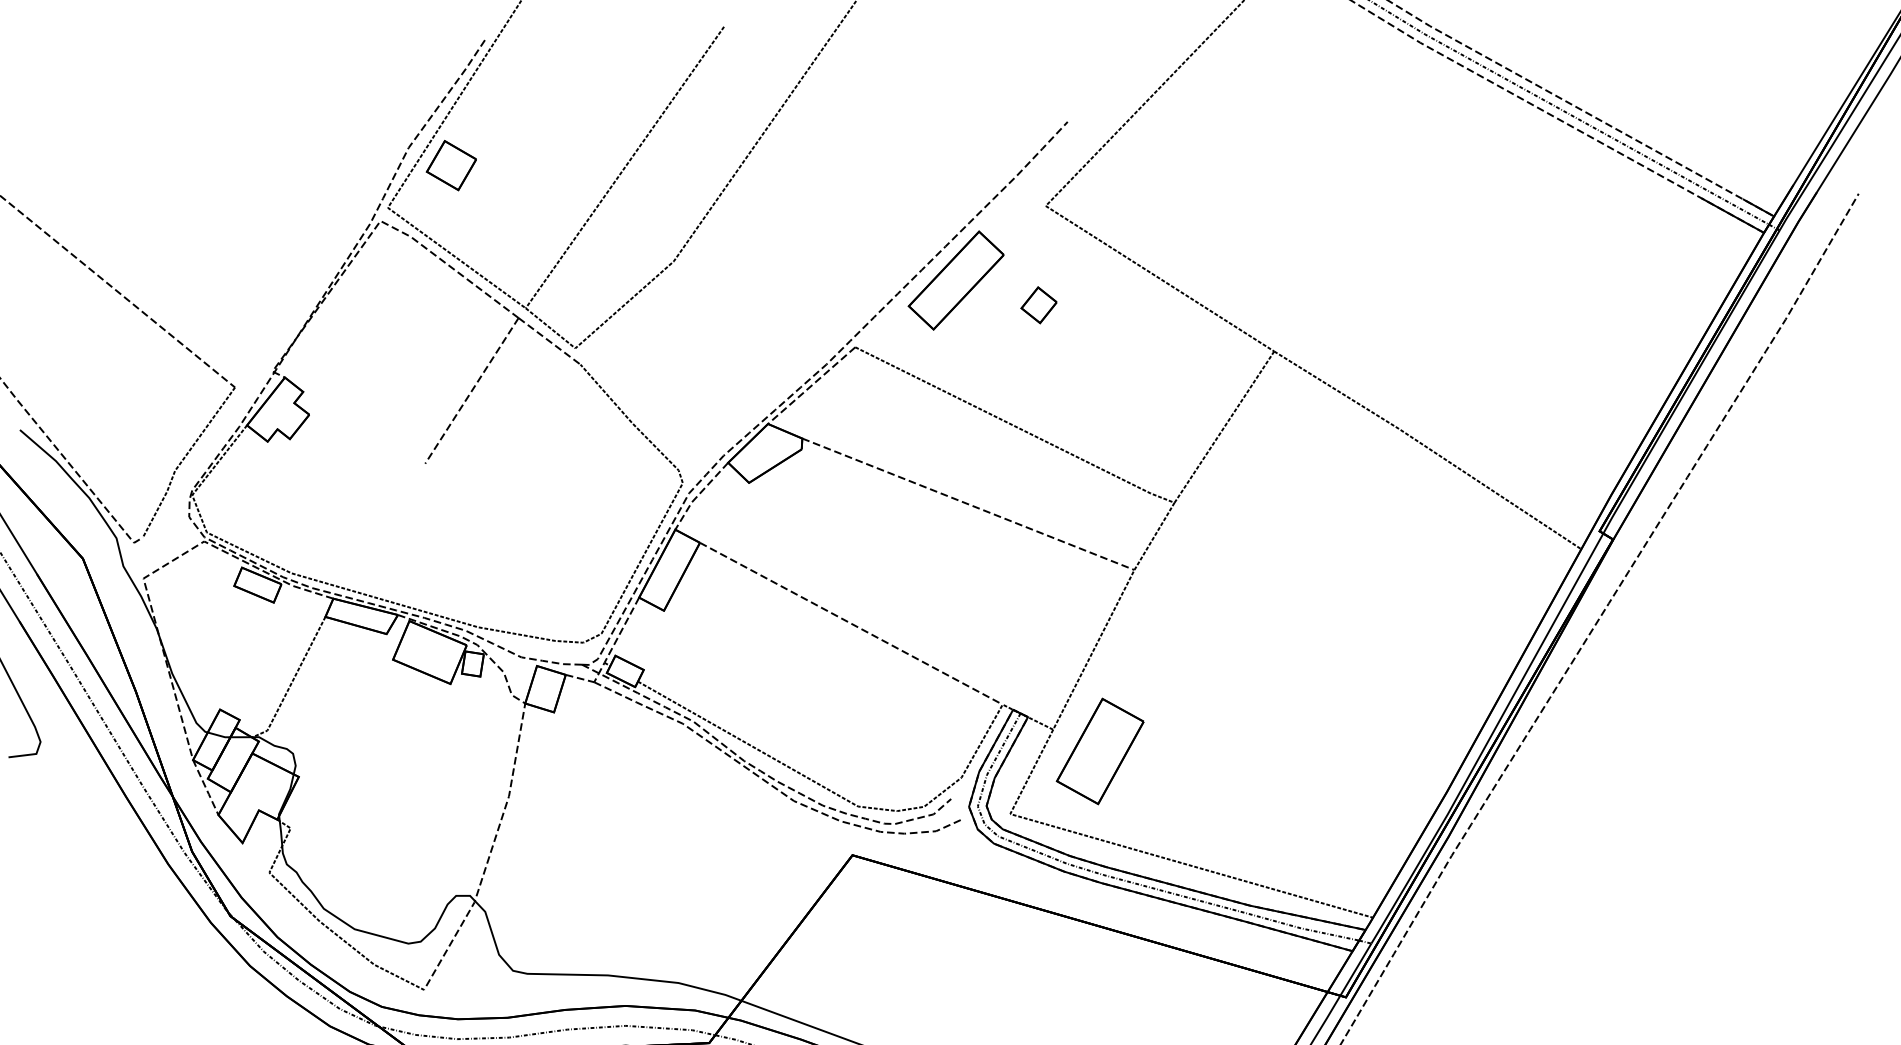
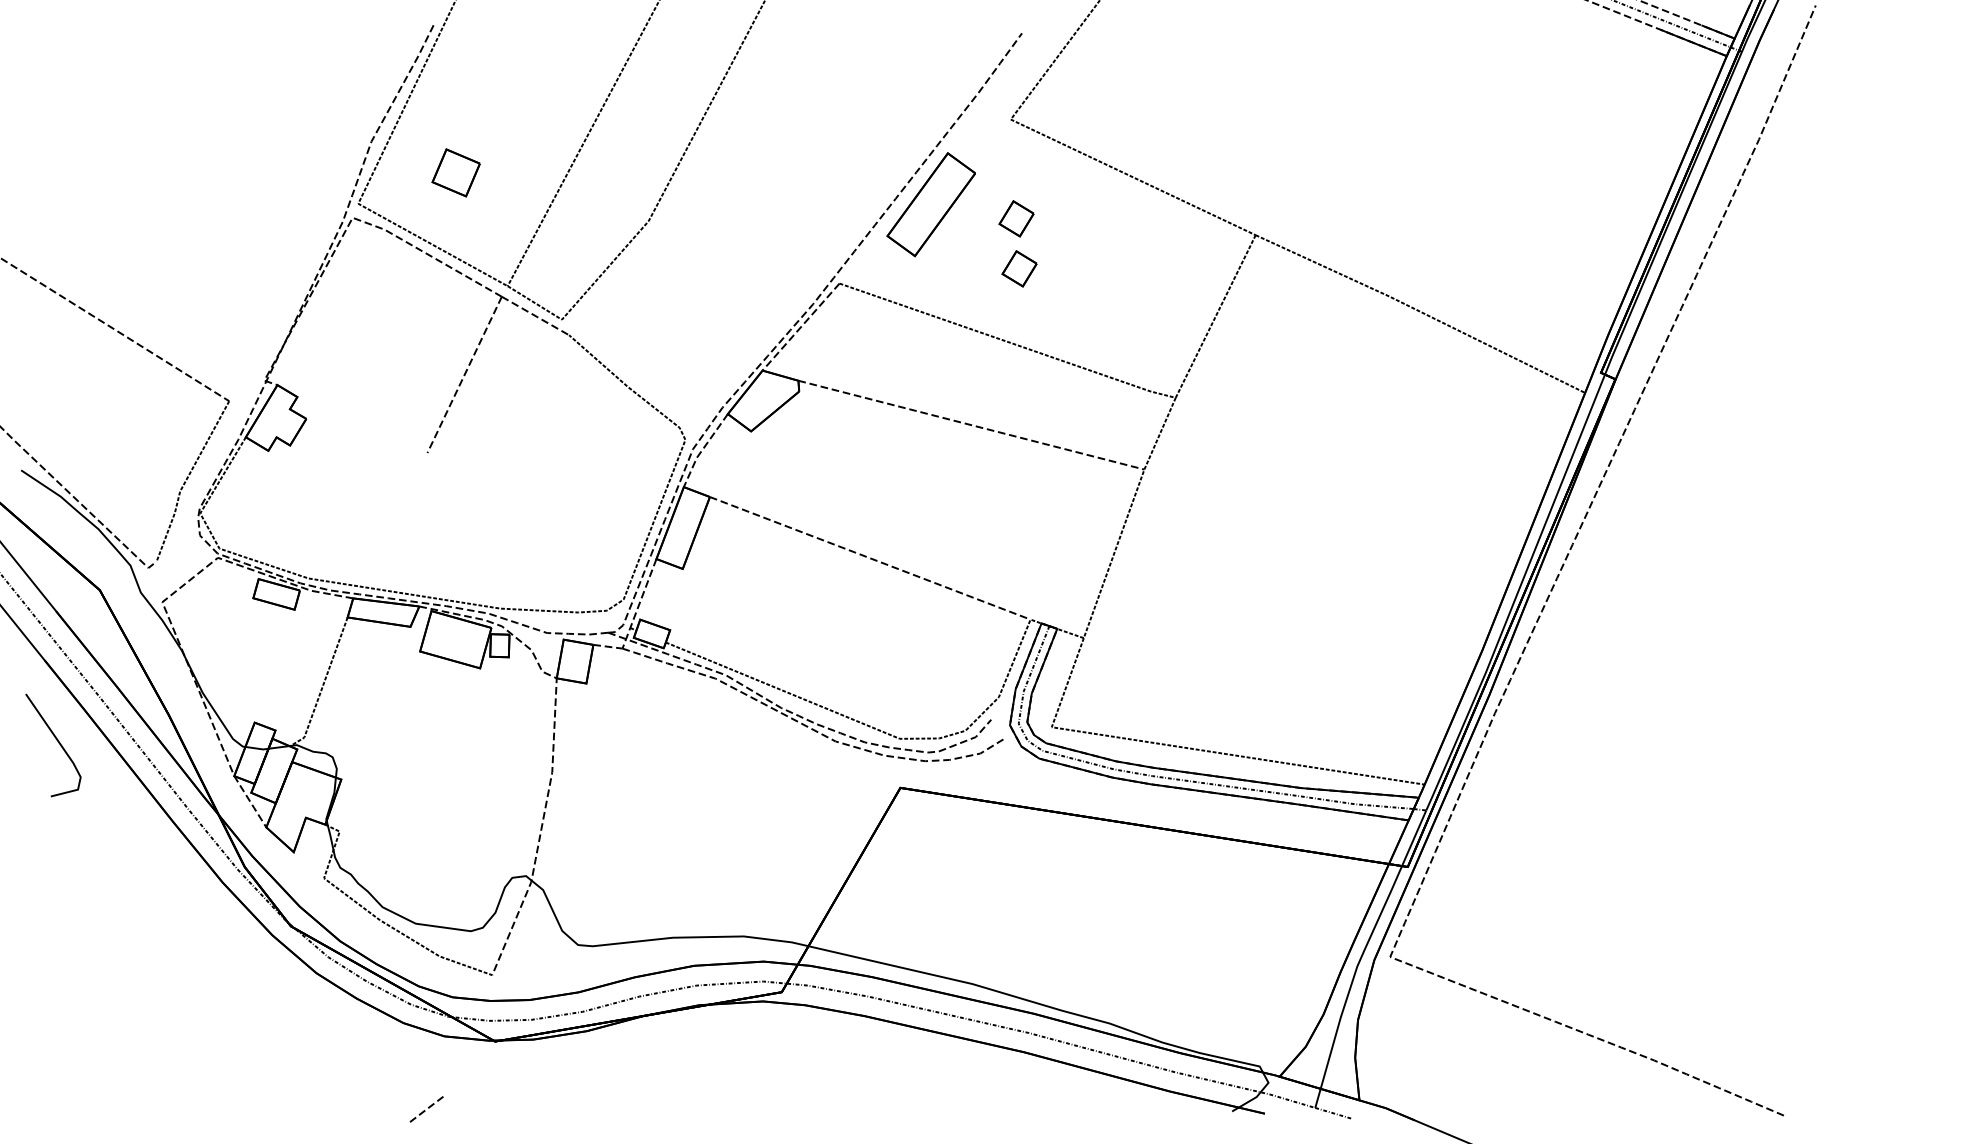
part: (450, 165) -> (455, 172), moved
part: (1035, 354) -> (1019, 268), added
part: (1100, 751) -> (1133, 653), removed

